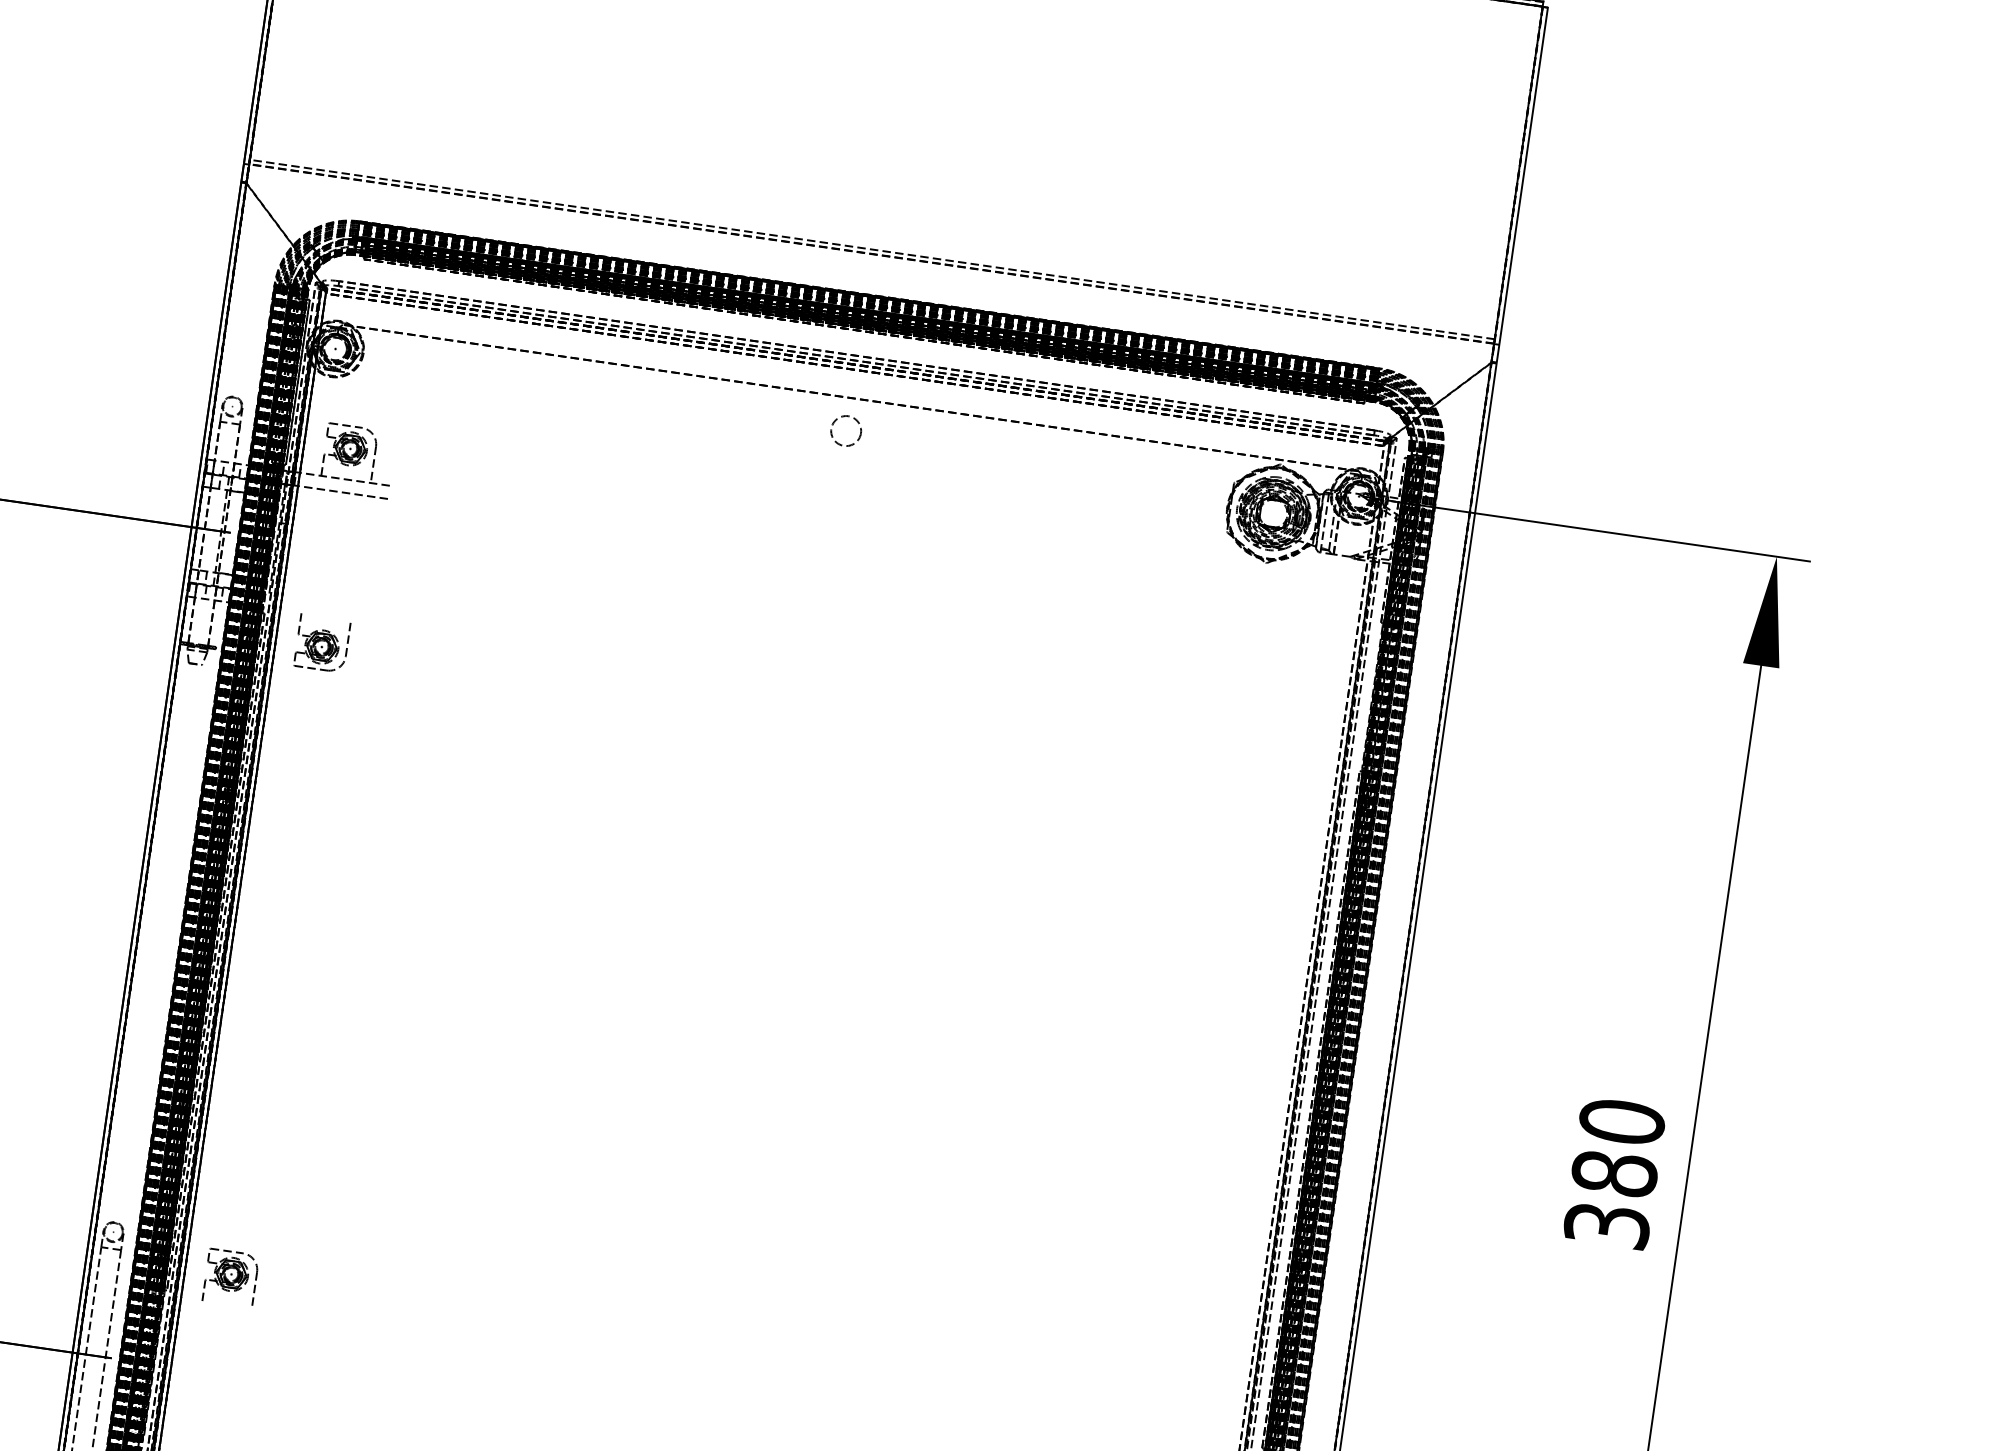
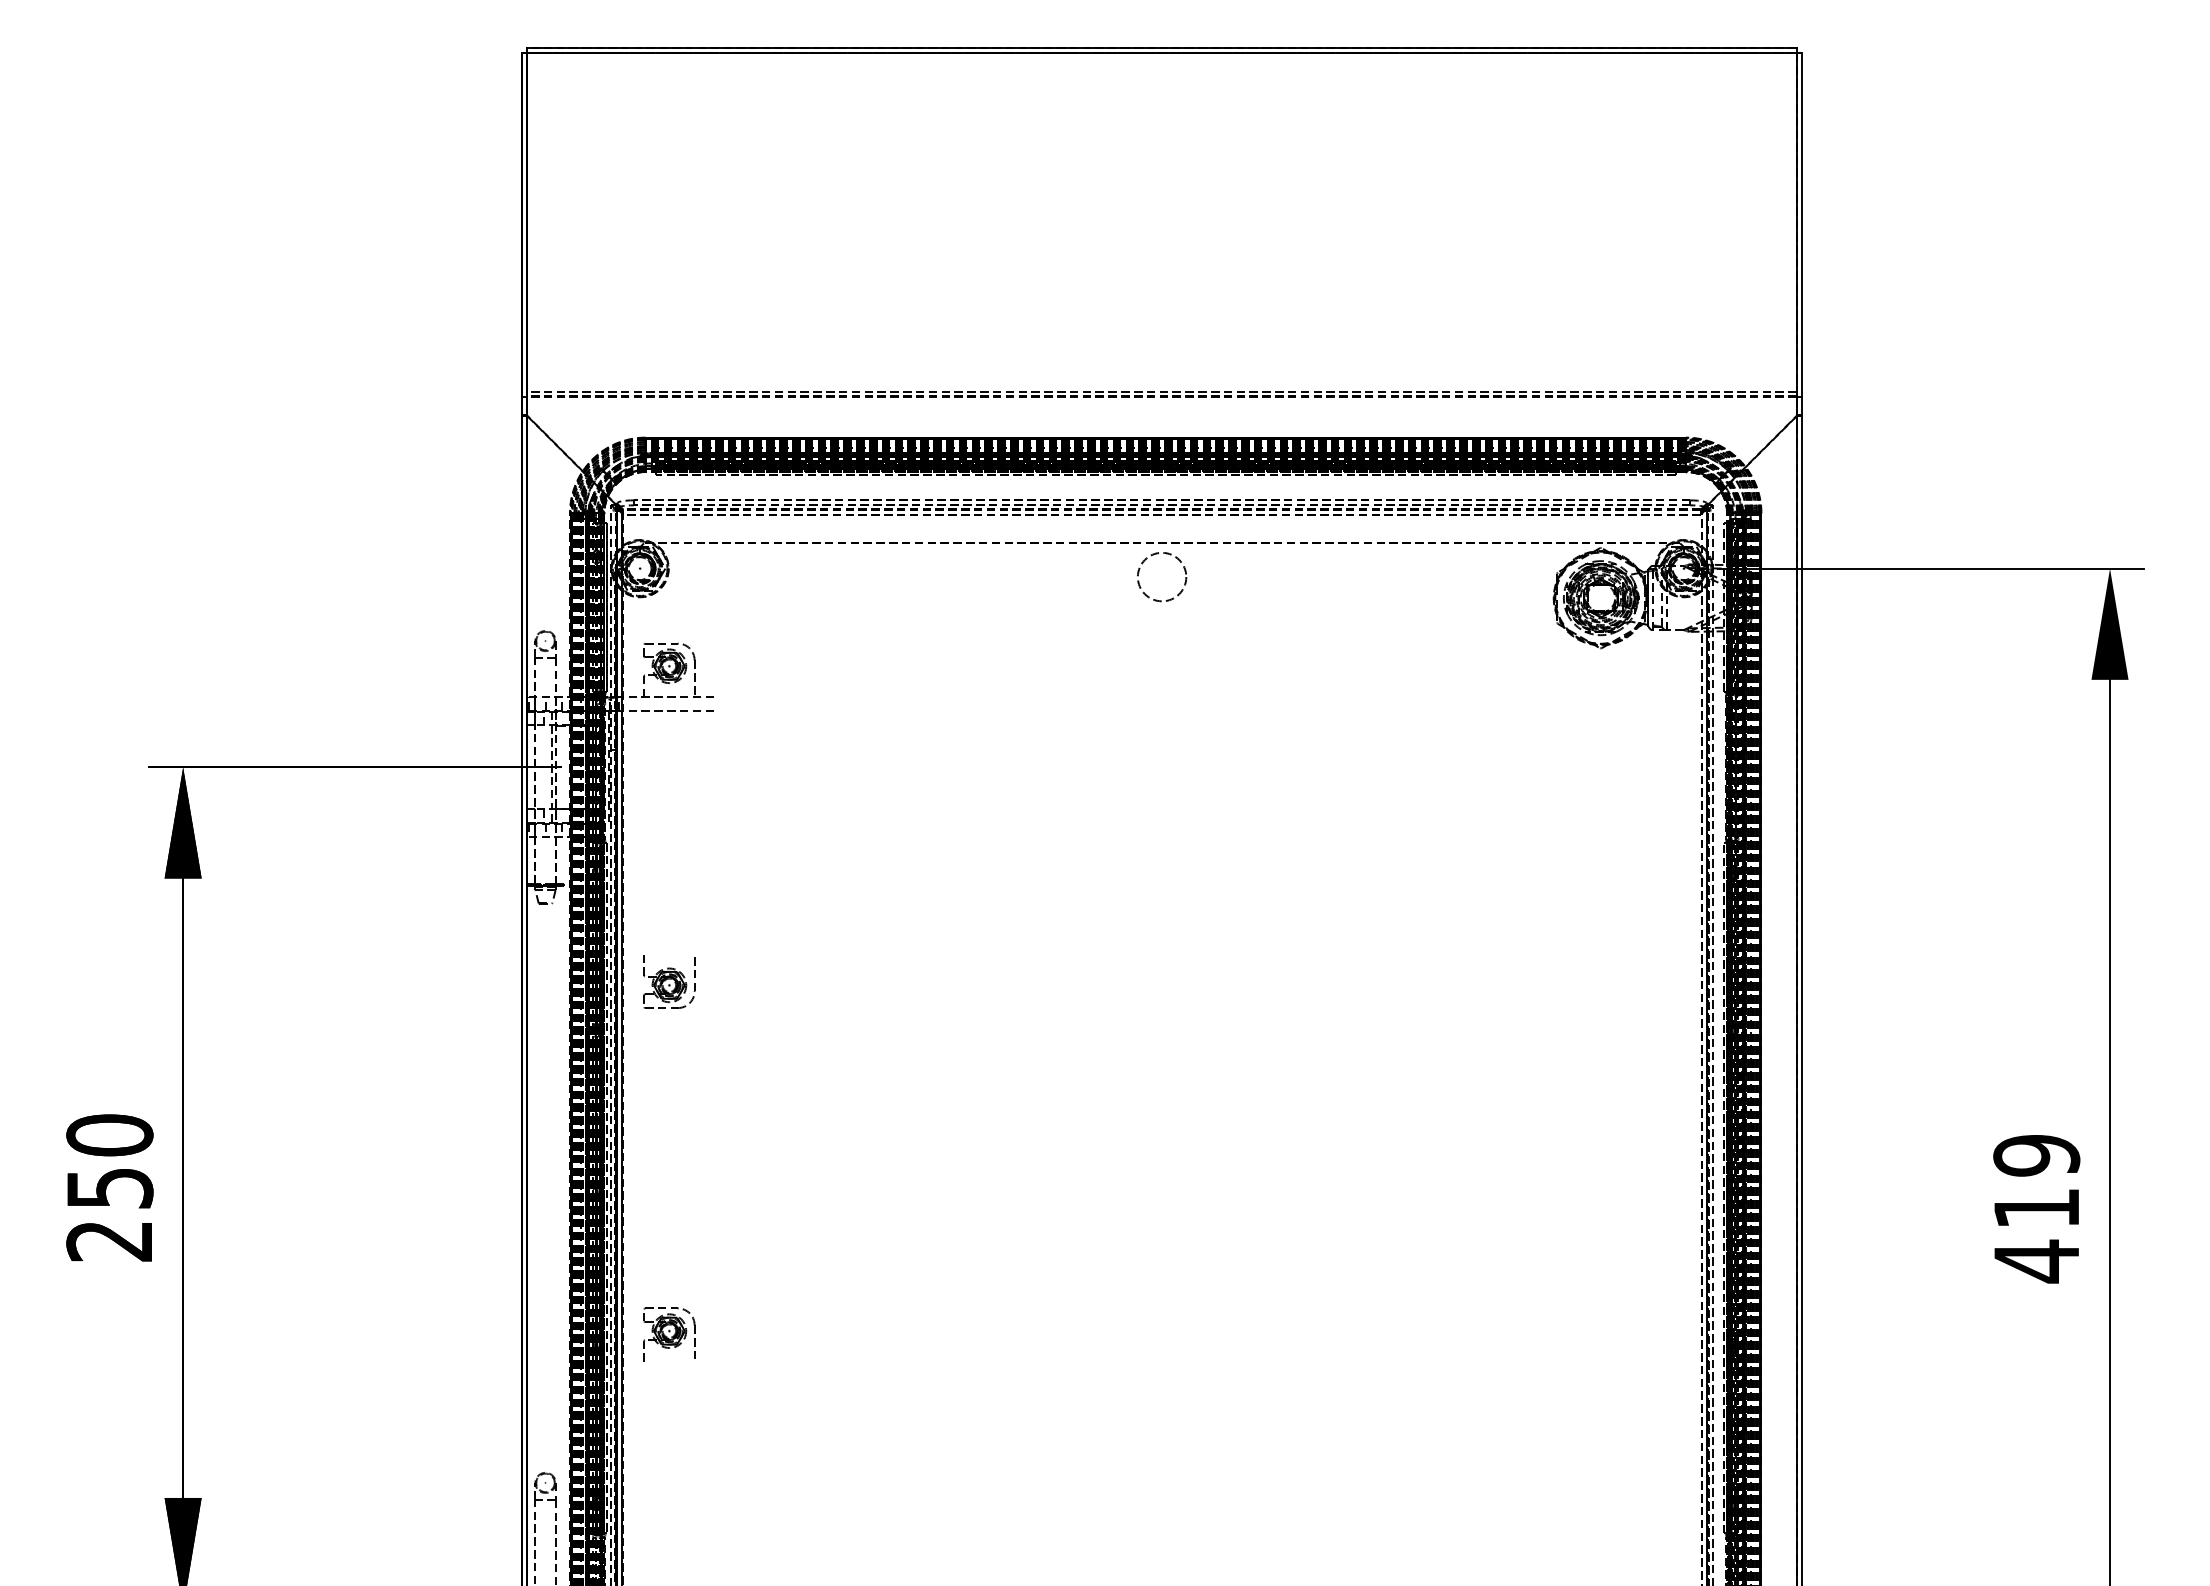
circle: (845, 430) -> (1161, 576), size x1.6
part: (322, 643) -> (669, 981), moved
text: (1614, 1173) -> (2036, 1208), 380 -> 419
part: (231, 1277) -> (669, 1334), moved

